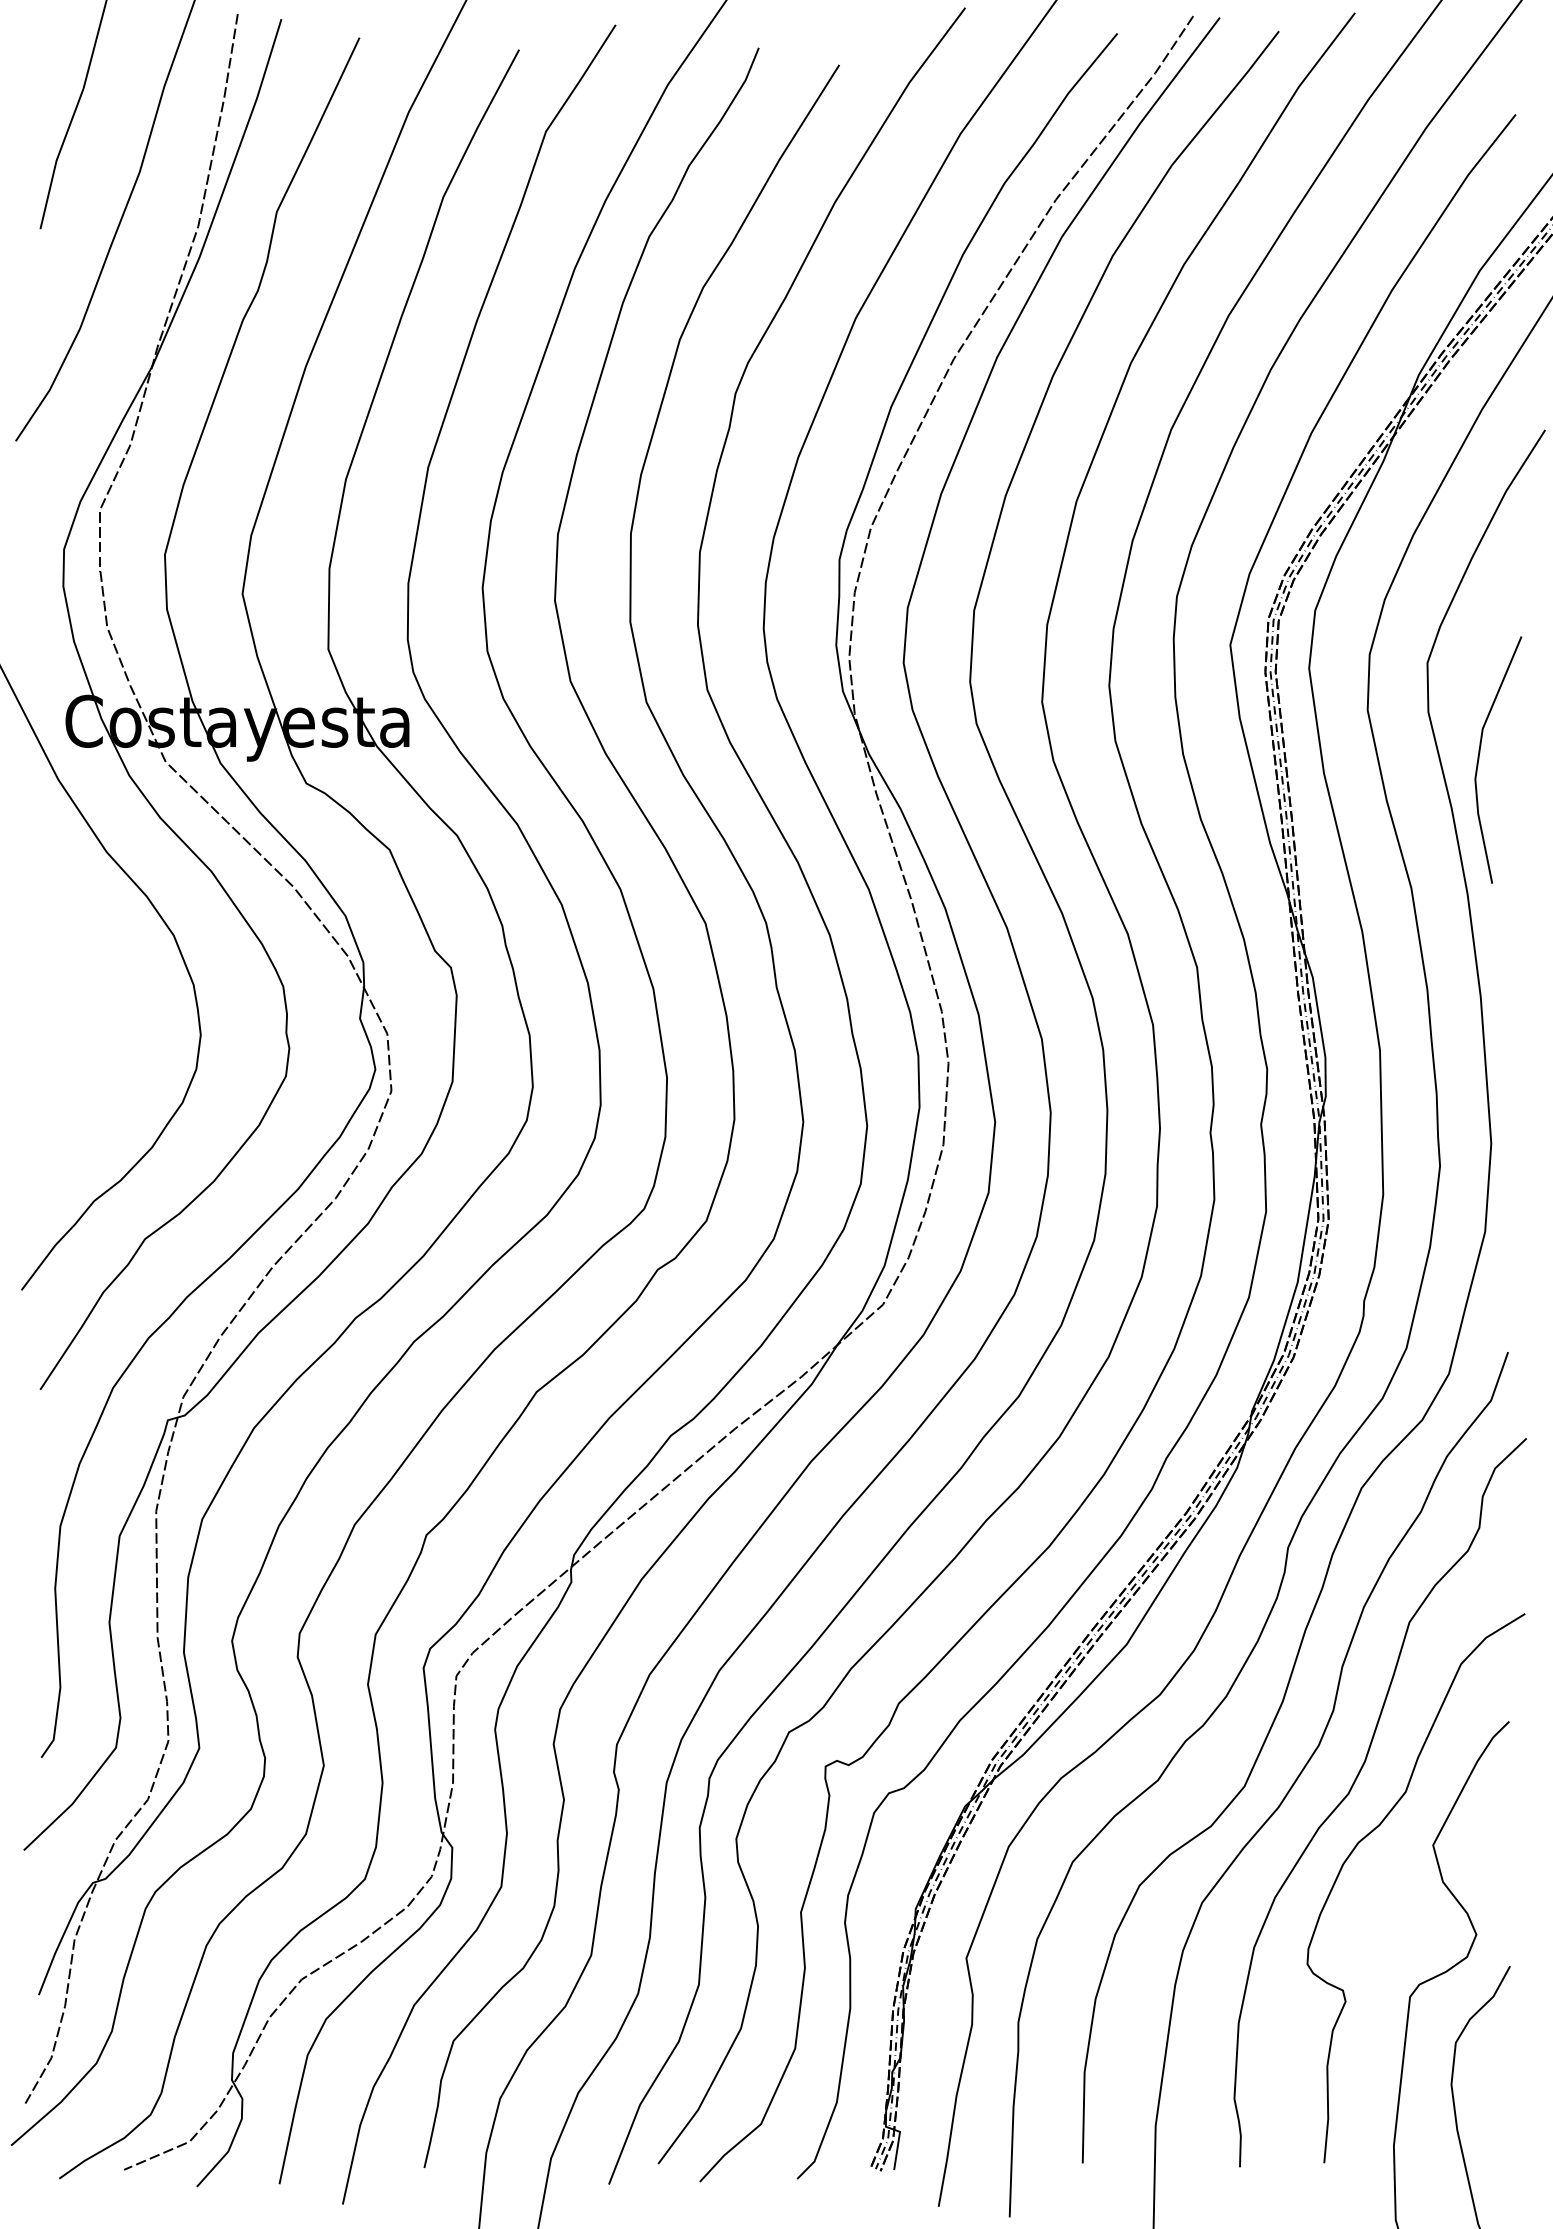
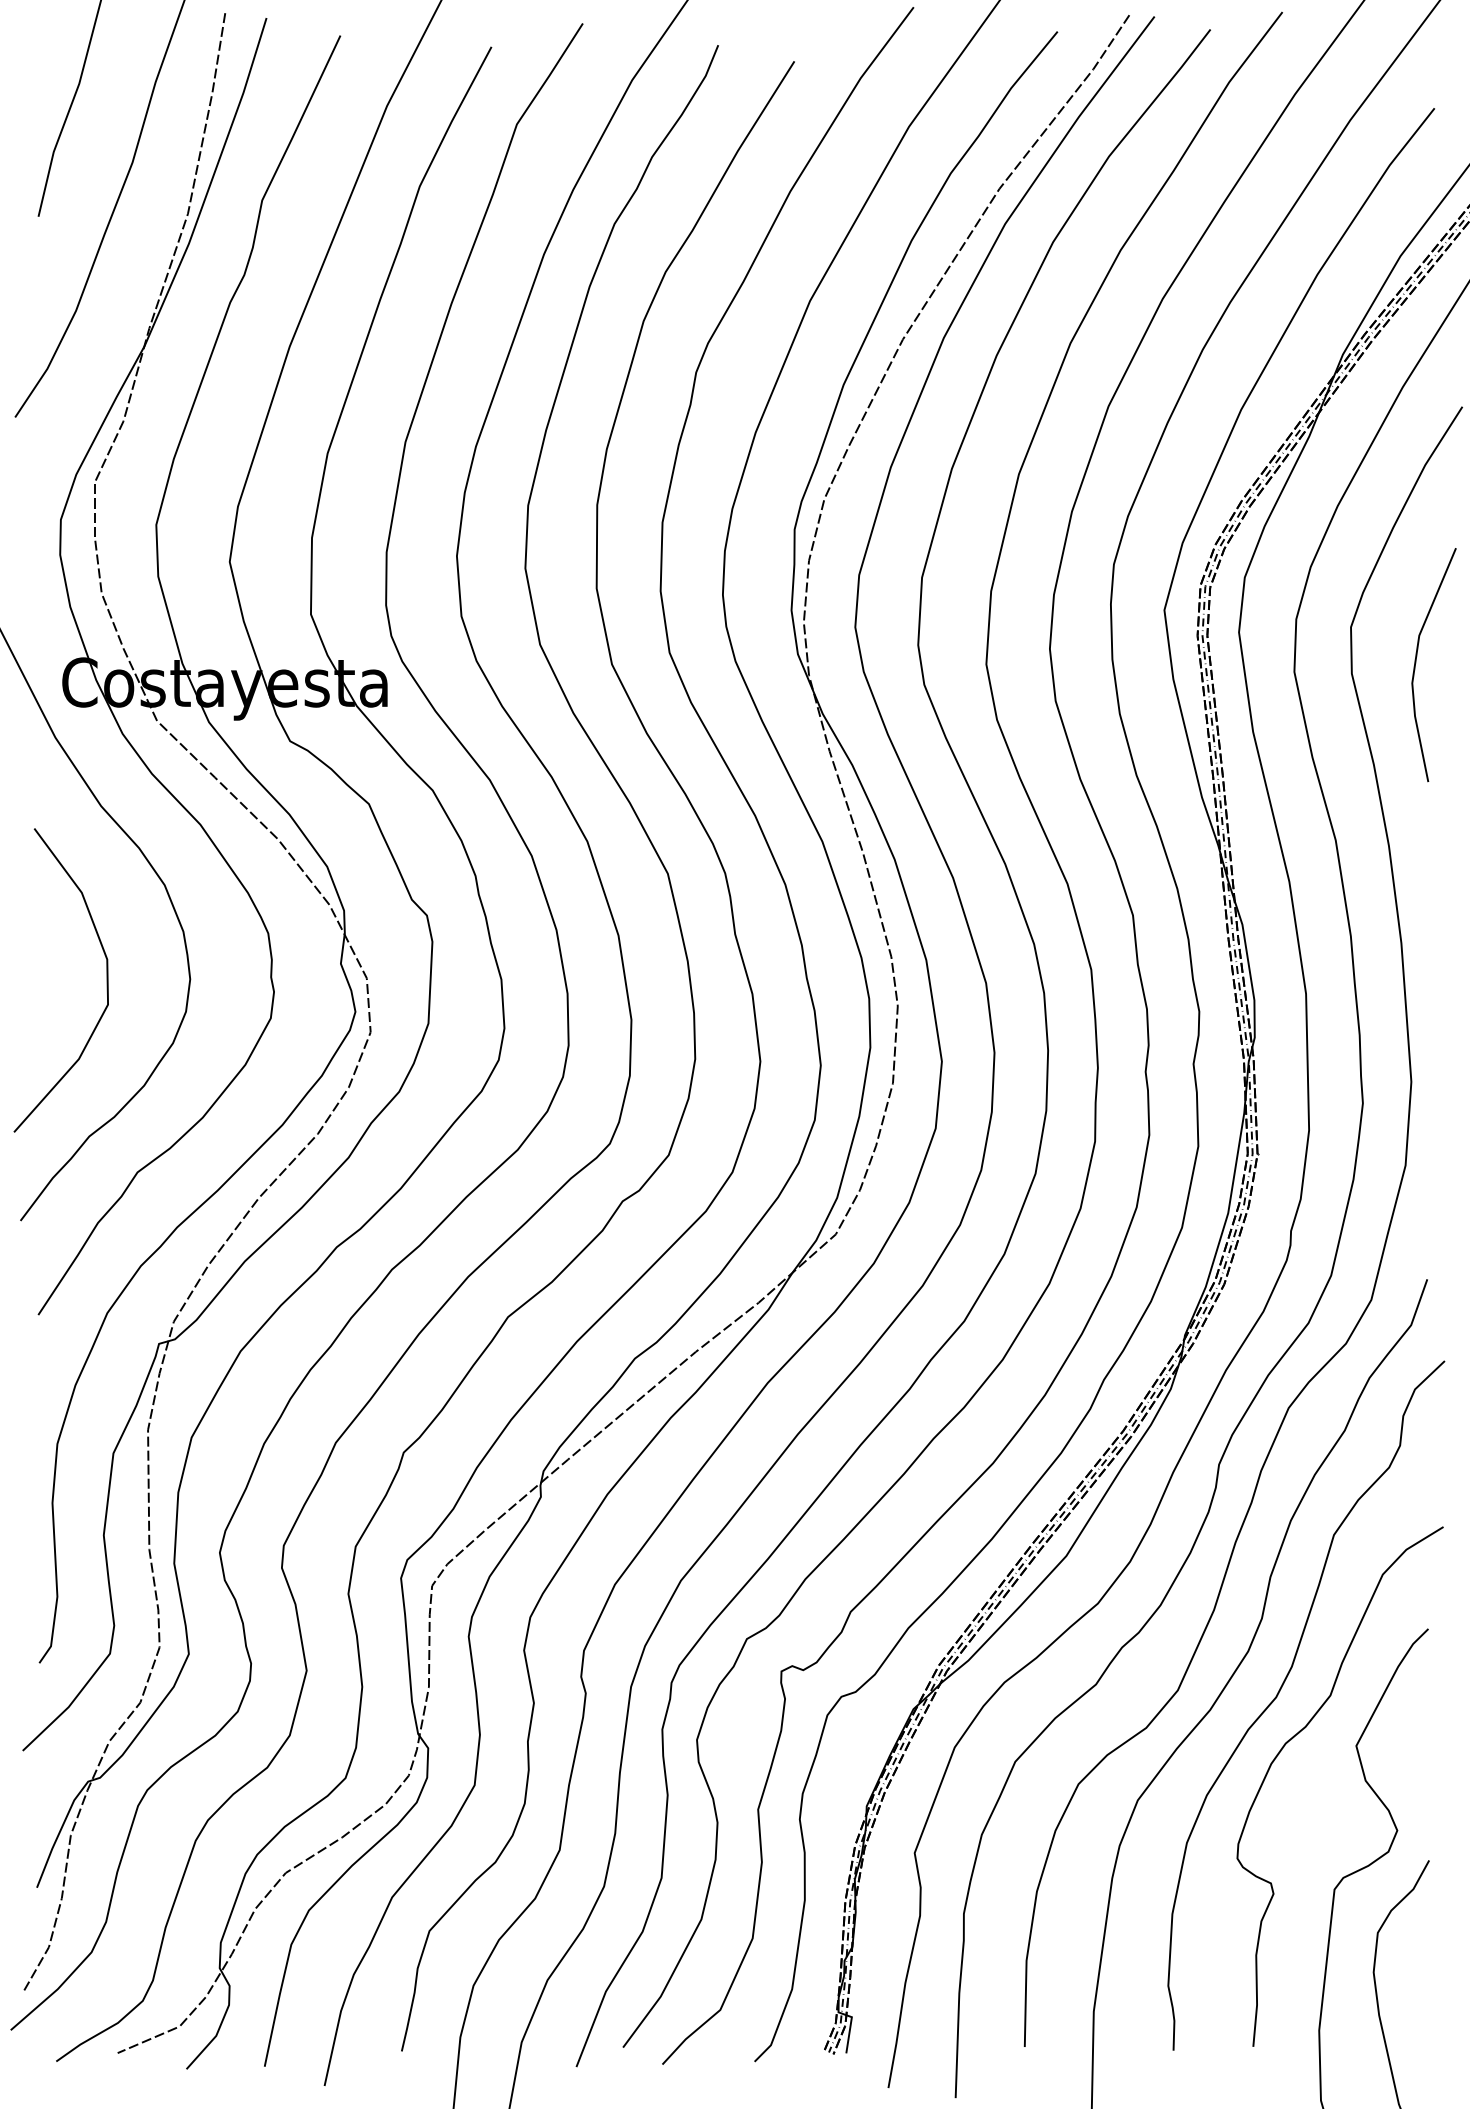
line: (1479, 758) -> (1416, 663), moved
curve: (112, 1036) -> (106, 980), added

